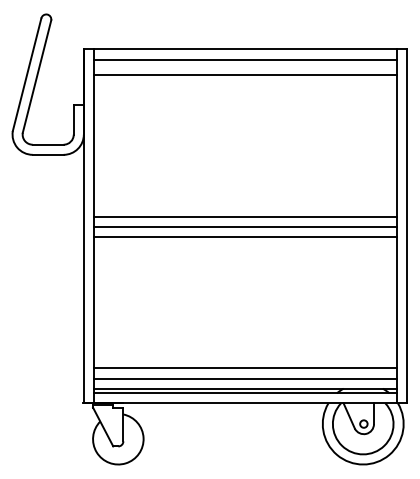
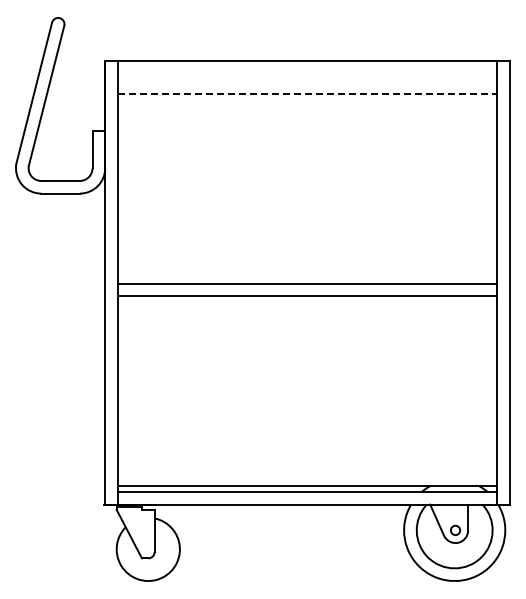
line: (245, 59) -> (307, 74), removed
line: (245, 74) -> (307, 93), solid -> dashed
line: (245, 217) -> (307, 271), removed
line: (245, 368) -> (307, 460), removed
line: (245, 378) -> (307, 473), removed

